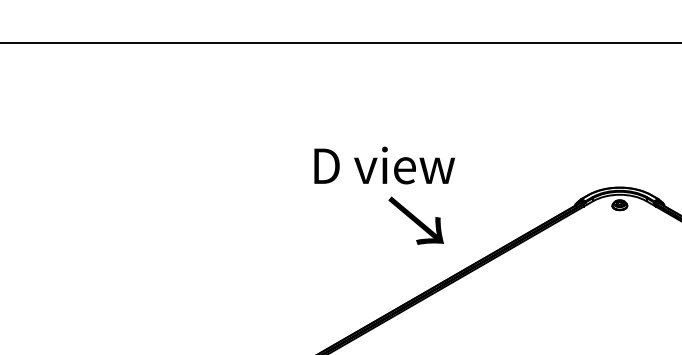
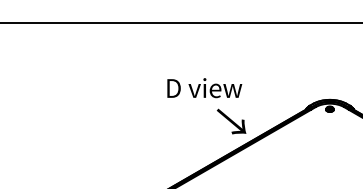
text: (416, 220) -> (231, 121), moved

